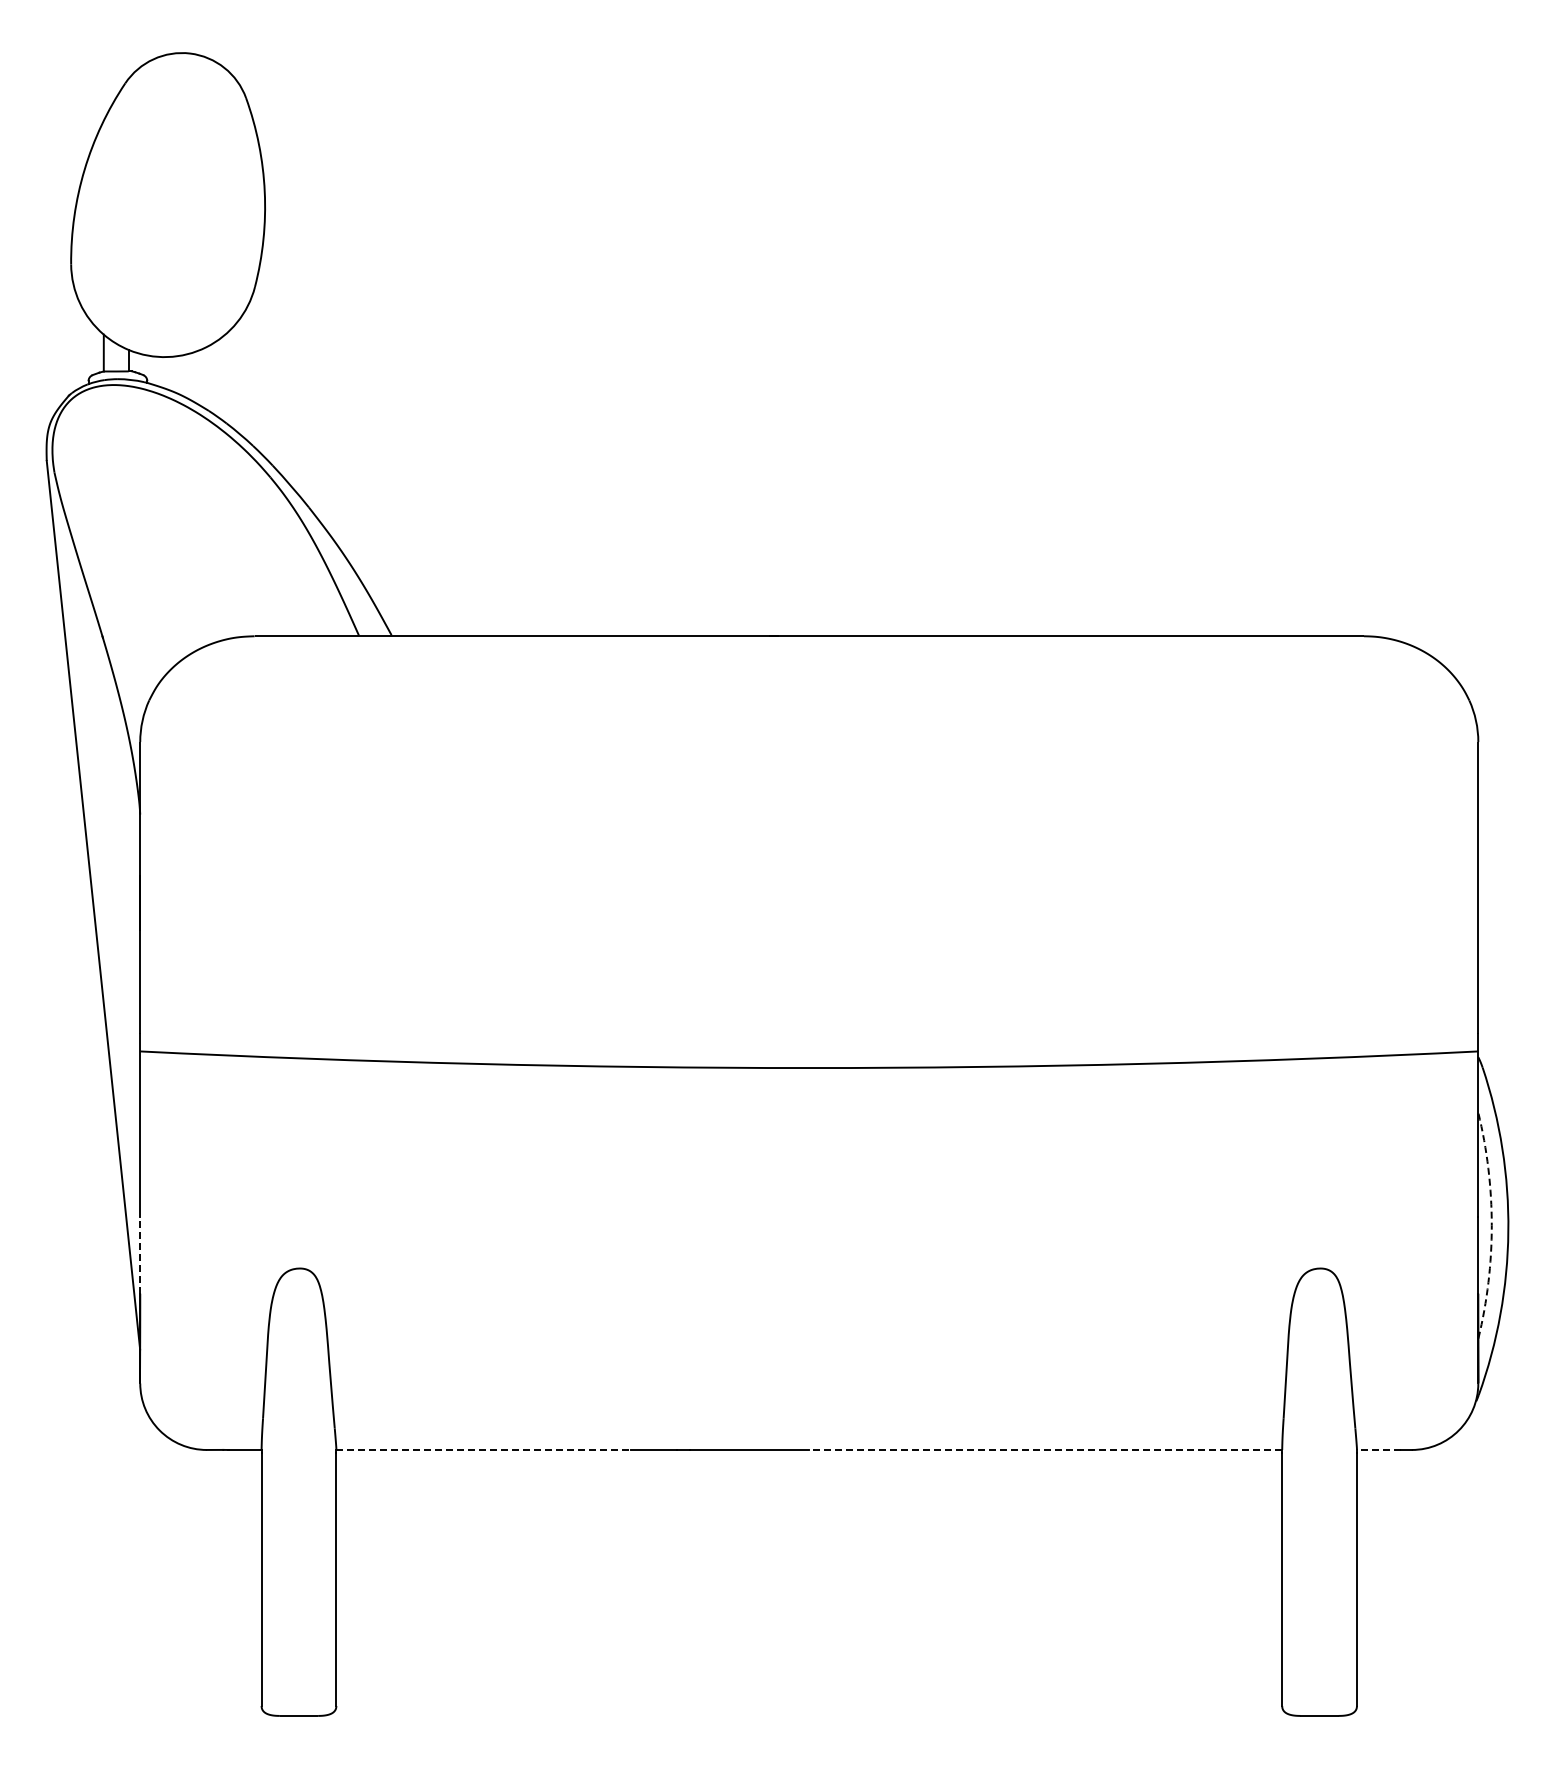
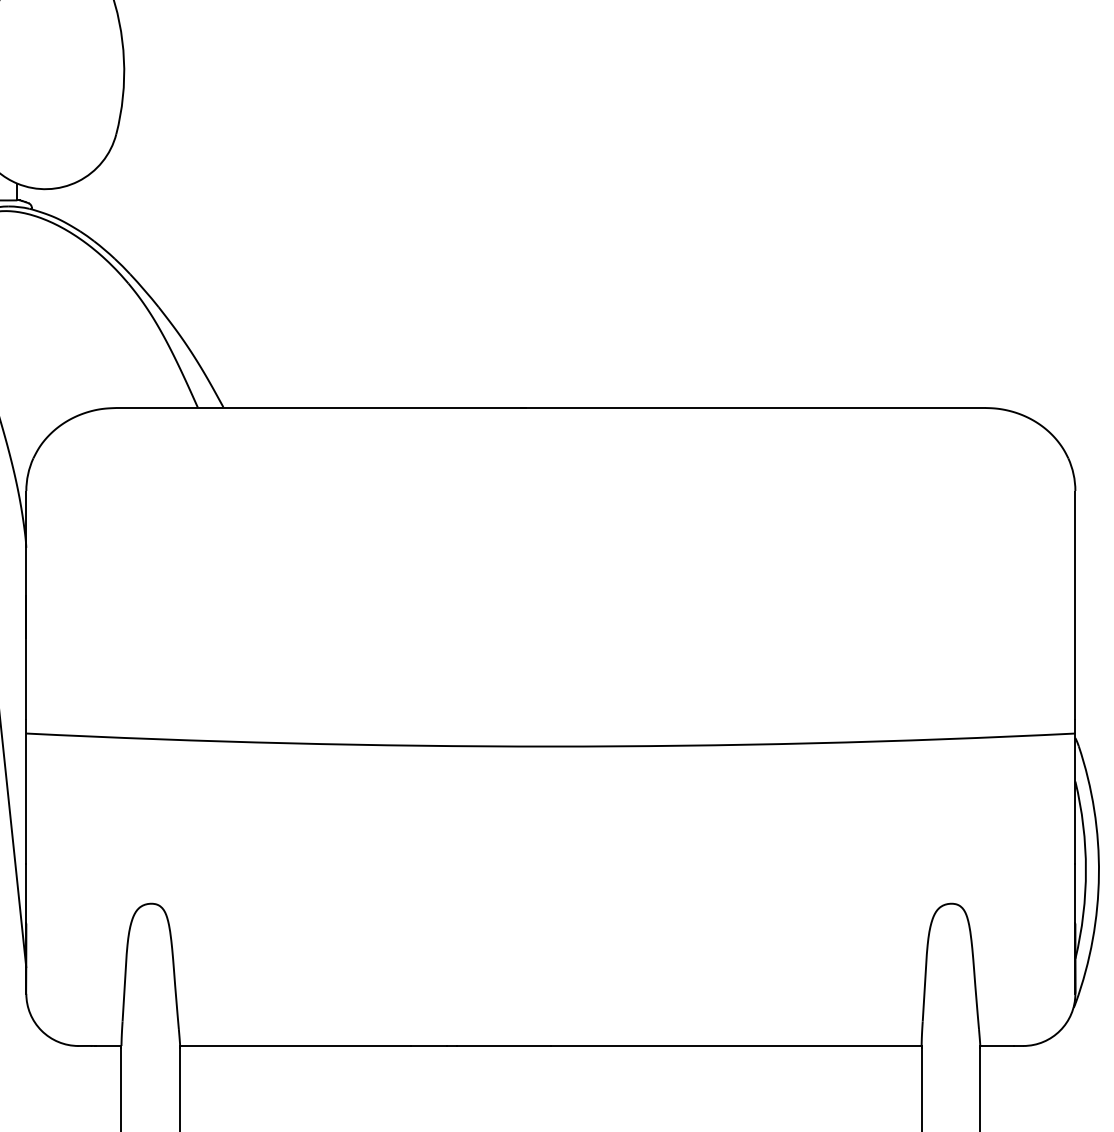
arc: (1491, 1225) -> (1085, 870), dashed -> solid
line: (140, 1254) -> (26, 892), dashed -> solid
line: (483, 1449) -> (295, 1045), dashed -> solid
line: (1045, 1449) -> (736, 1045), dashed -> solid
line: (1378, 1449) -> (997, 1045), dashed -> solid

